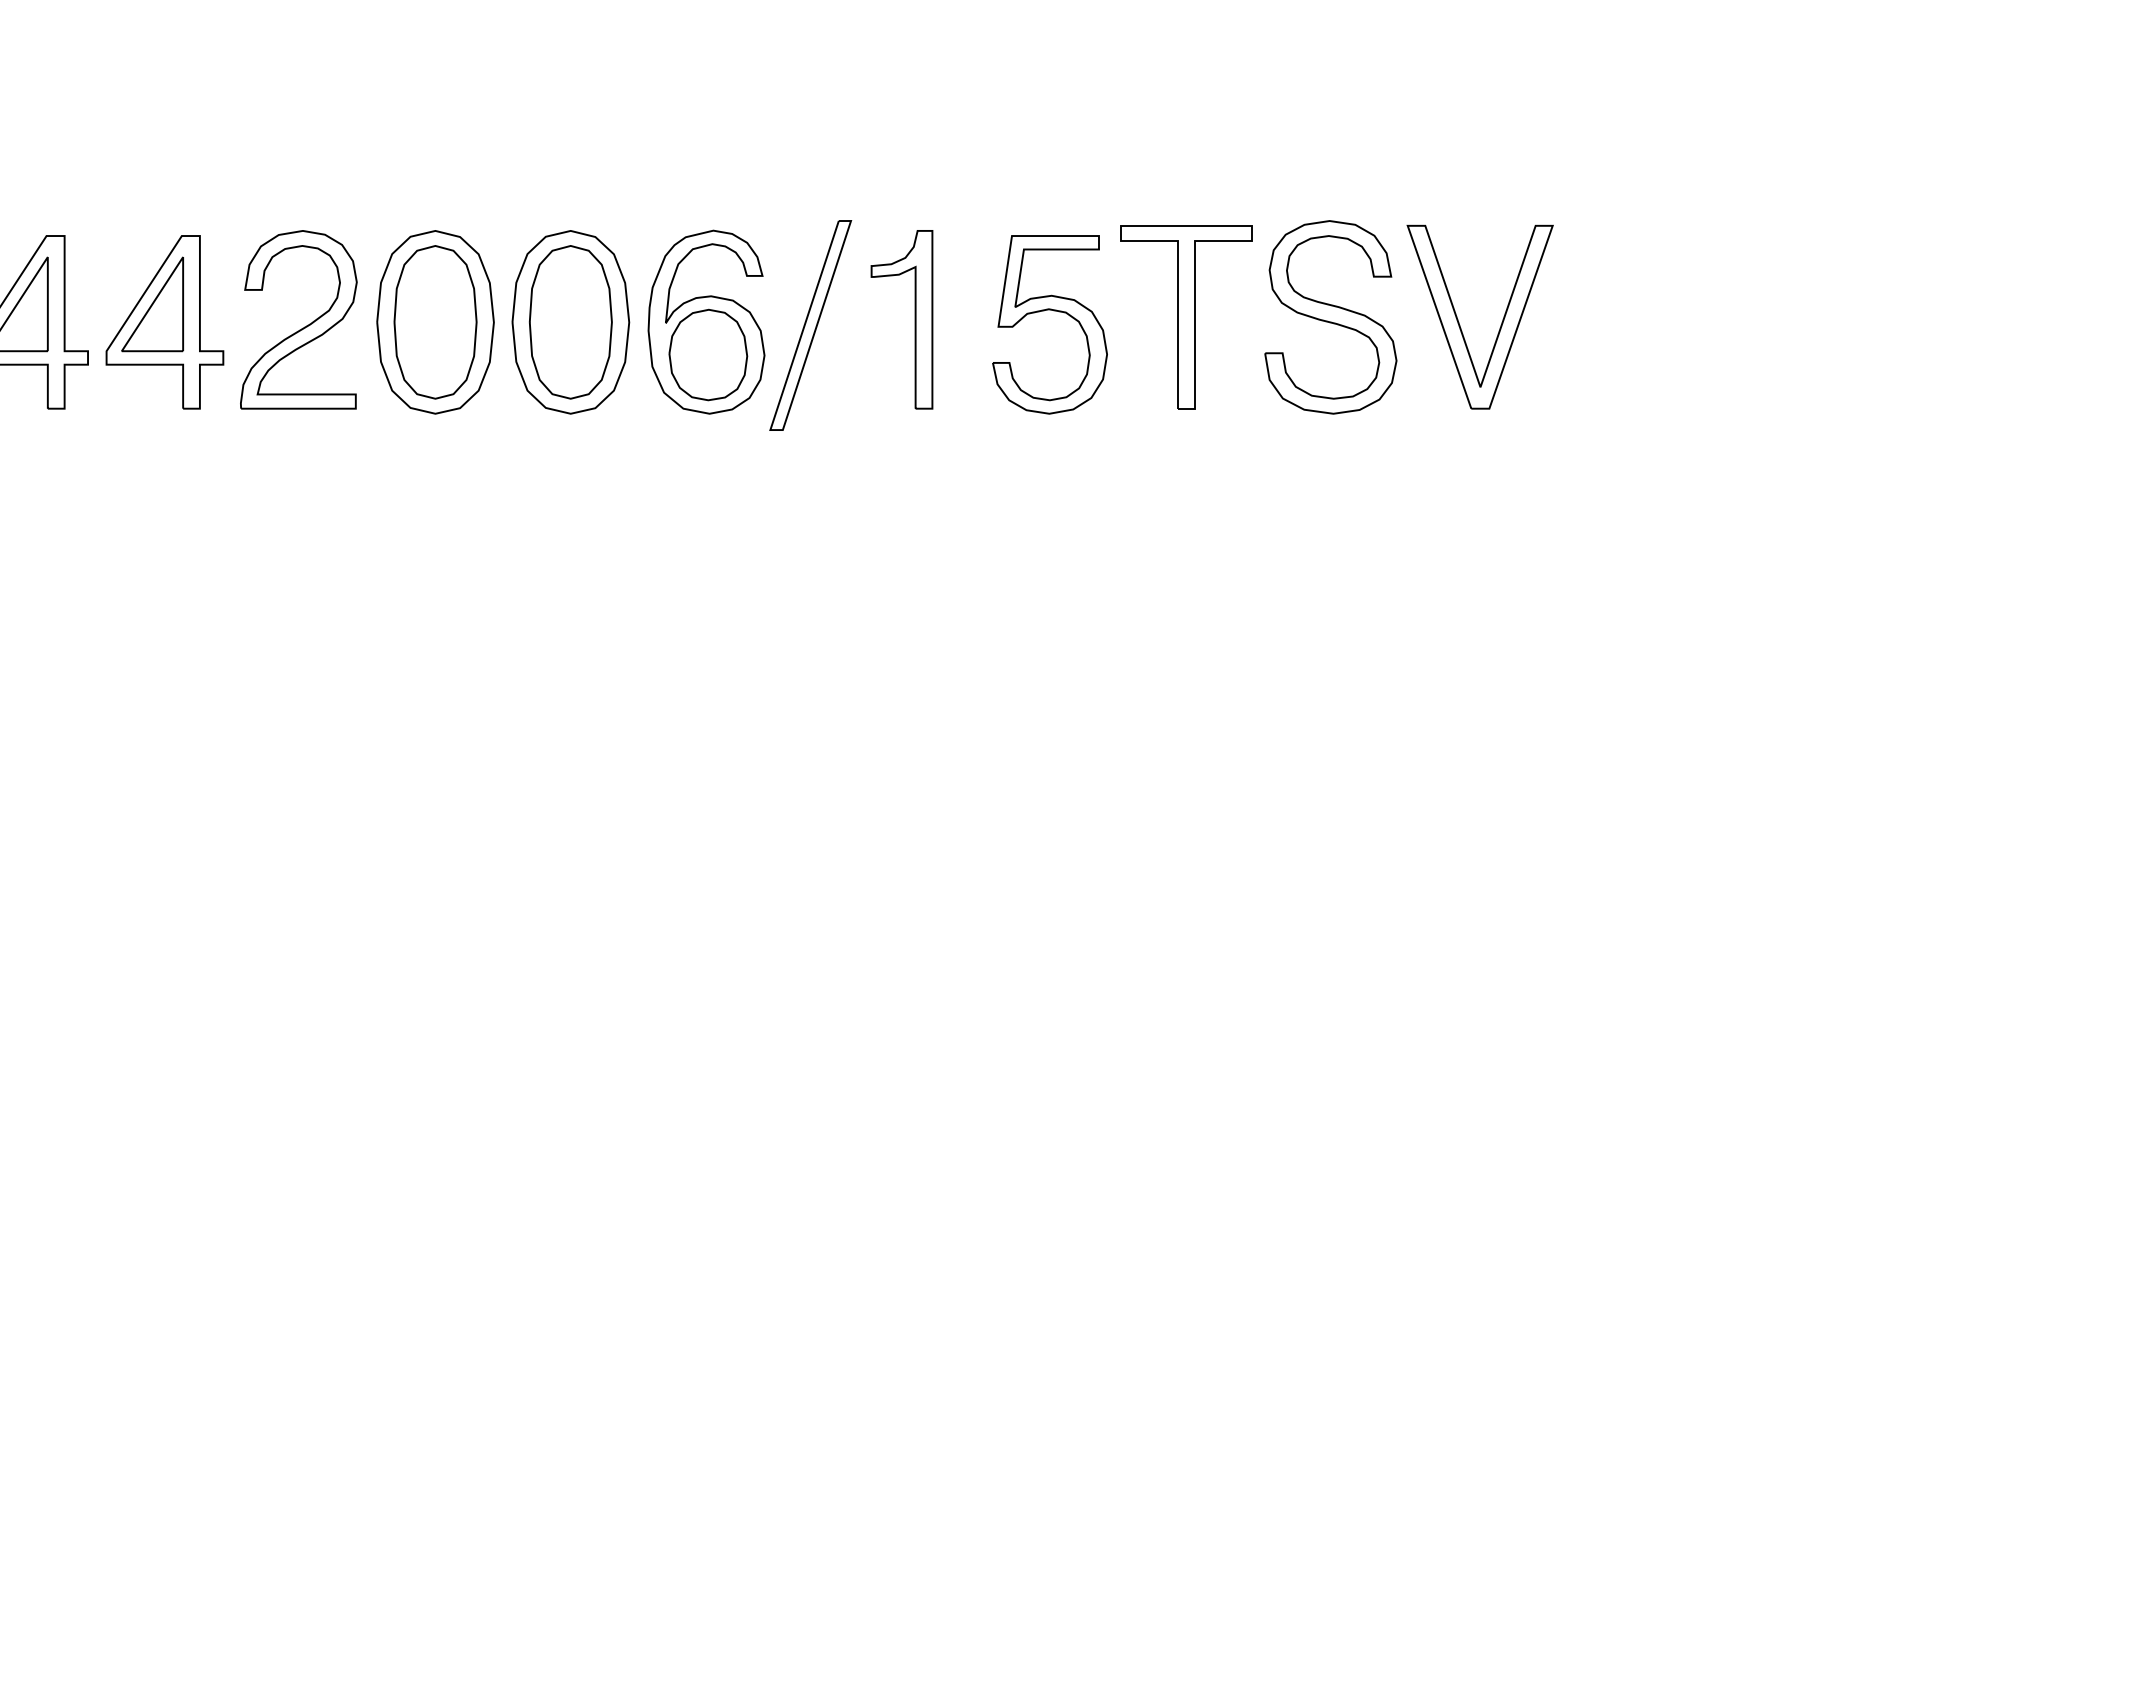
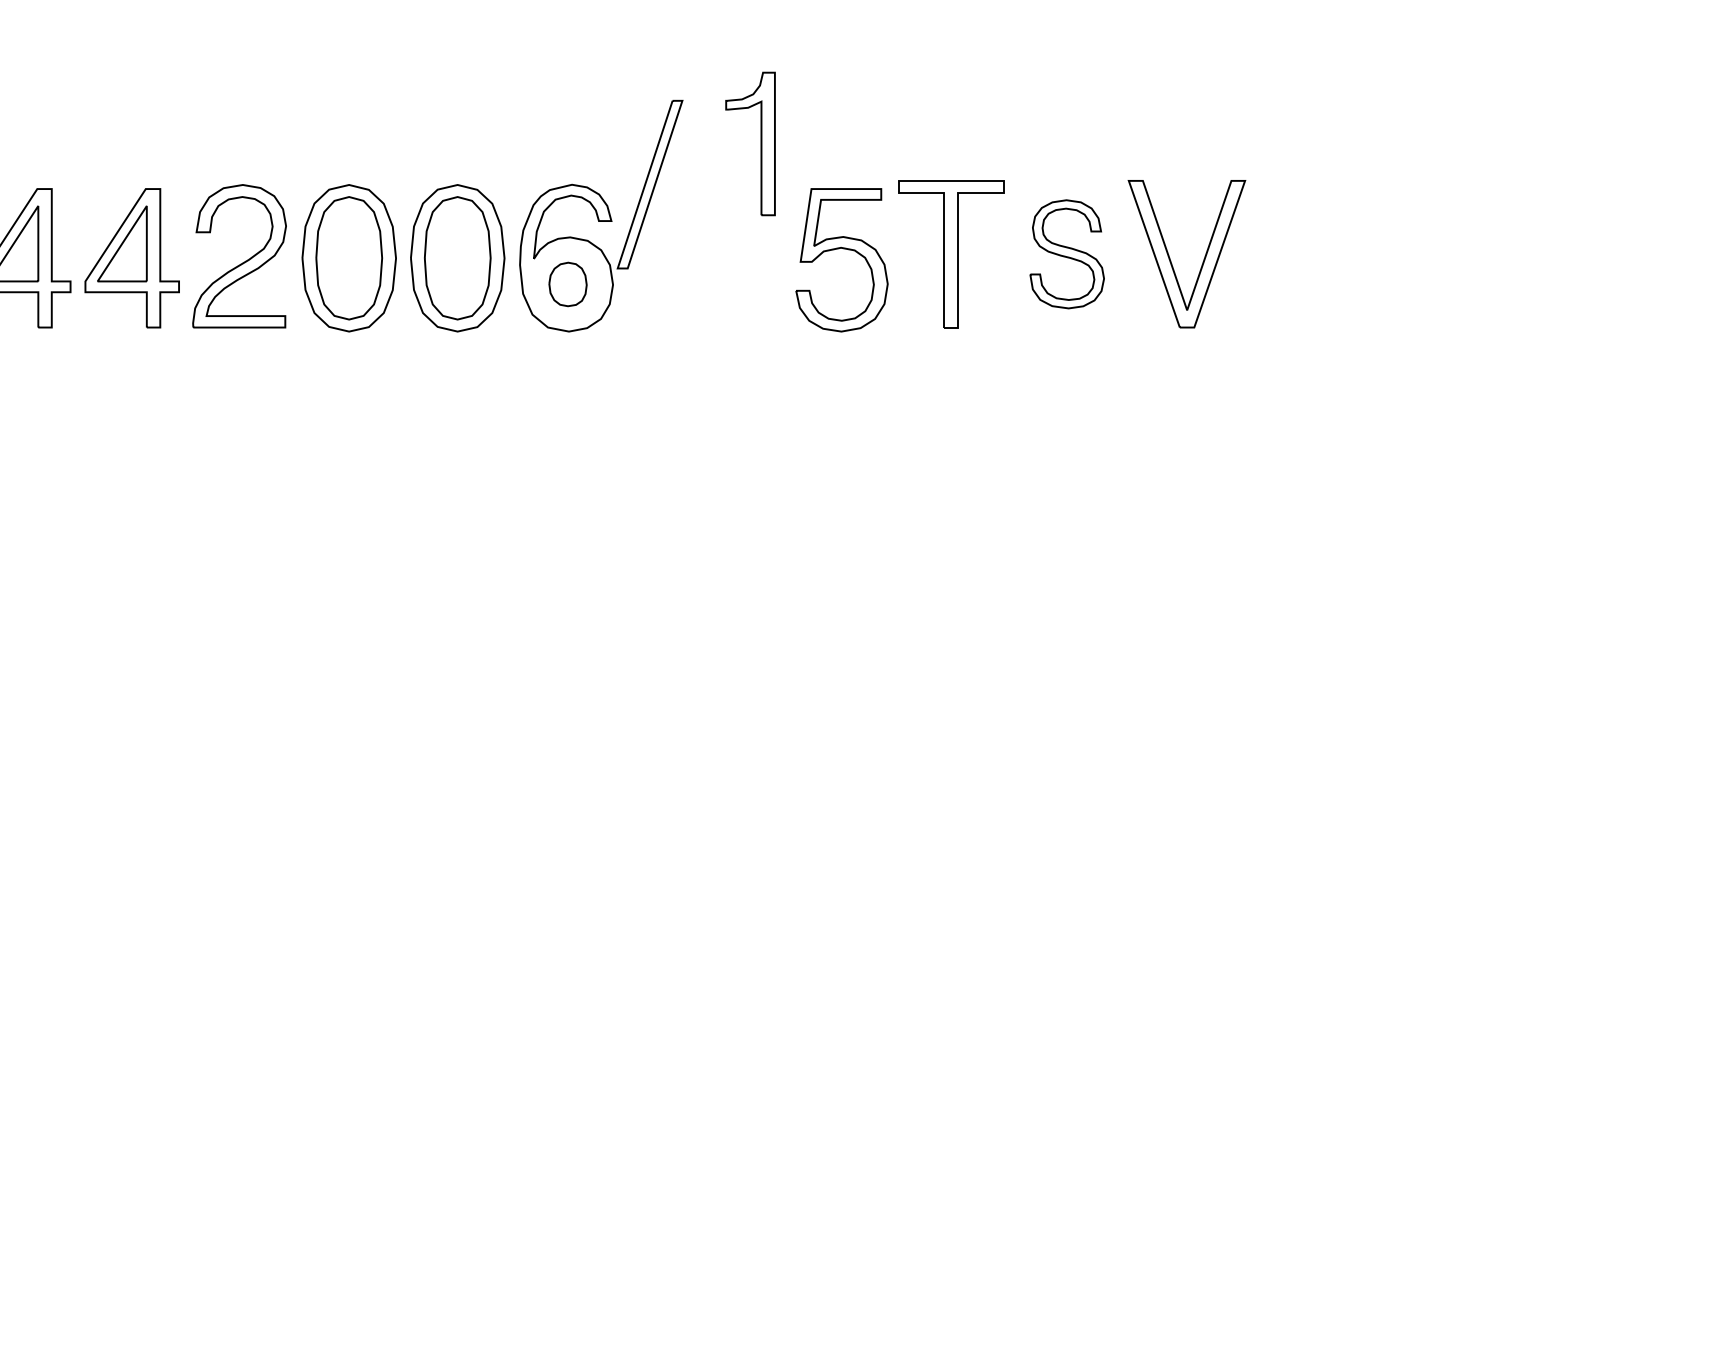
part: (1330, 317) -> (1066, 254), size x0.7
part: (914, 319) -> (760, 143), moved
part: (810, 325) -> (649, 184), moved
part: (708, 354) -> (568, 284), size x0.6

